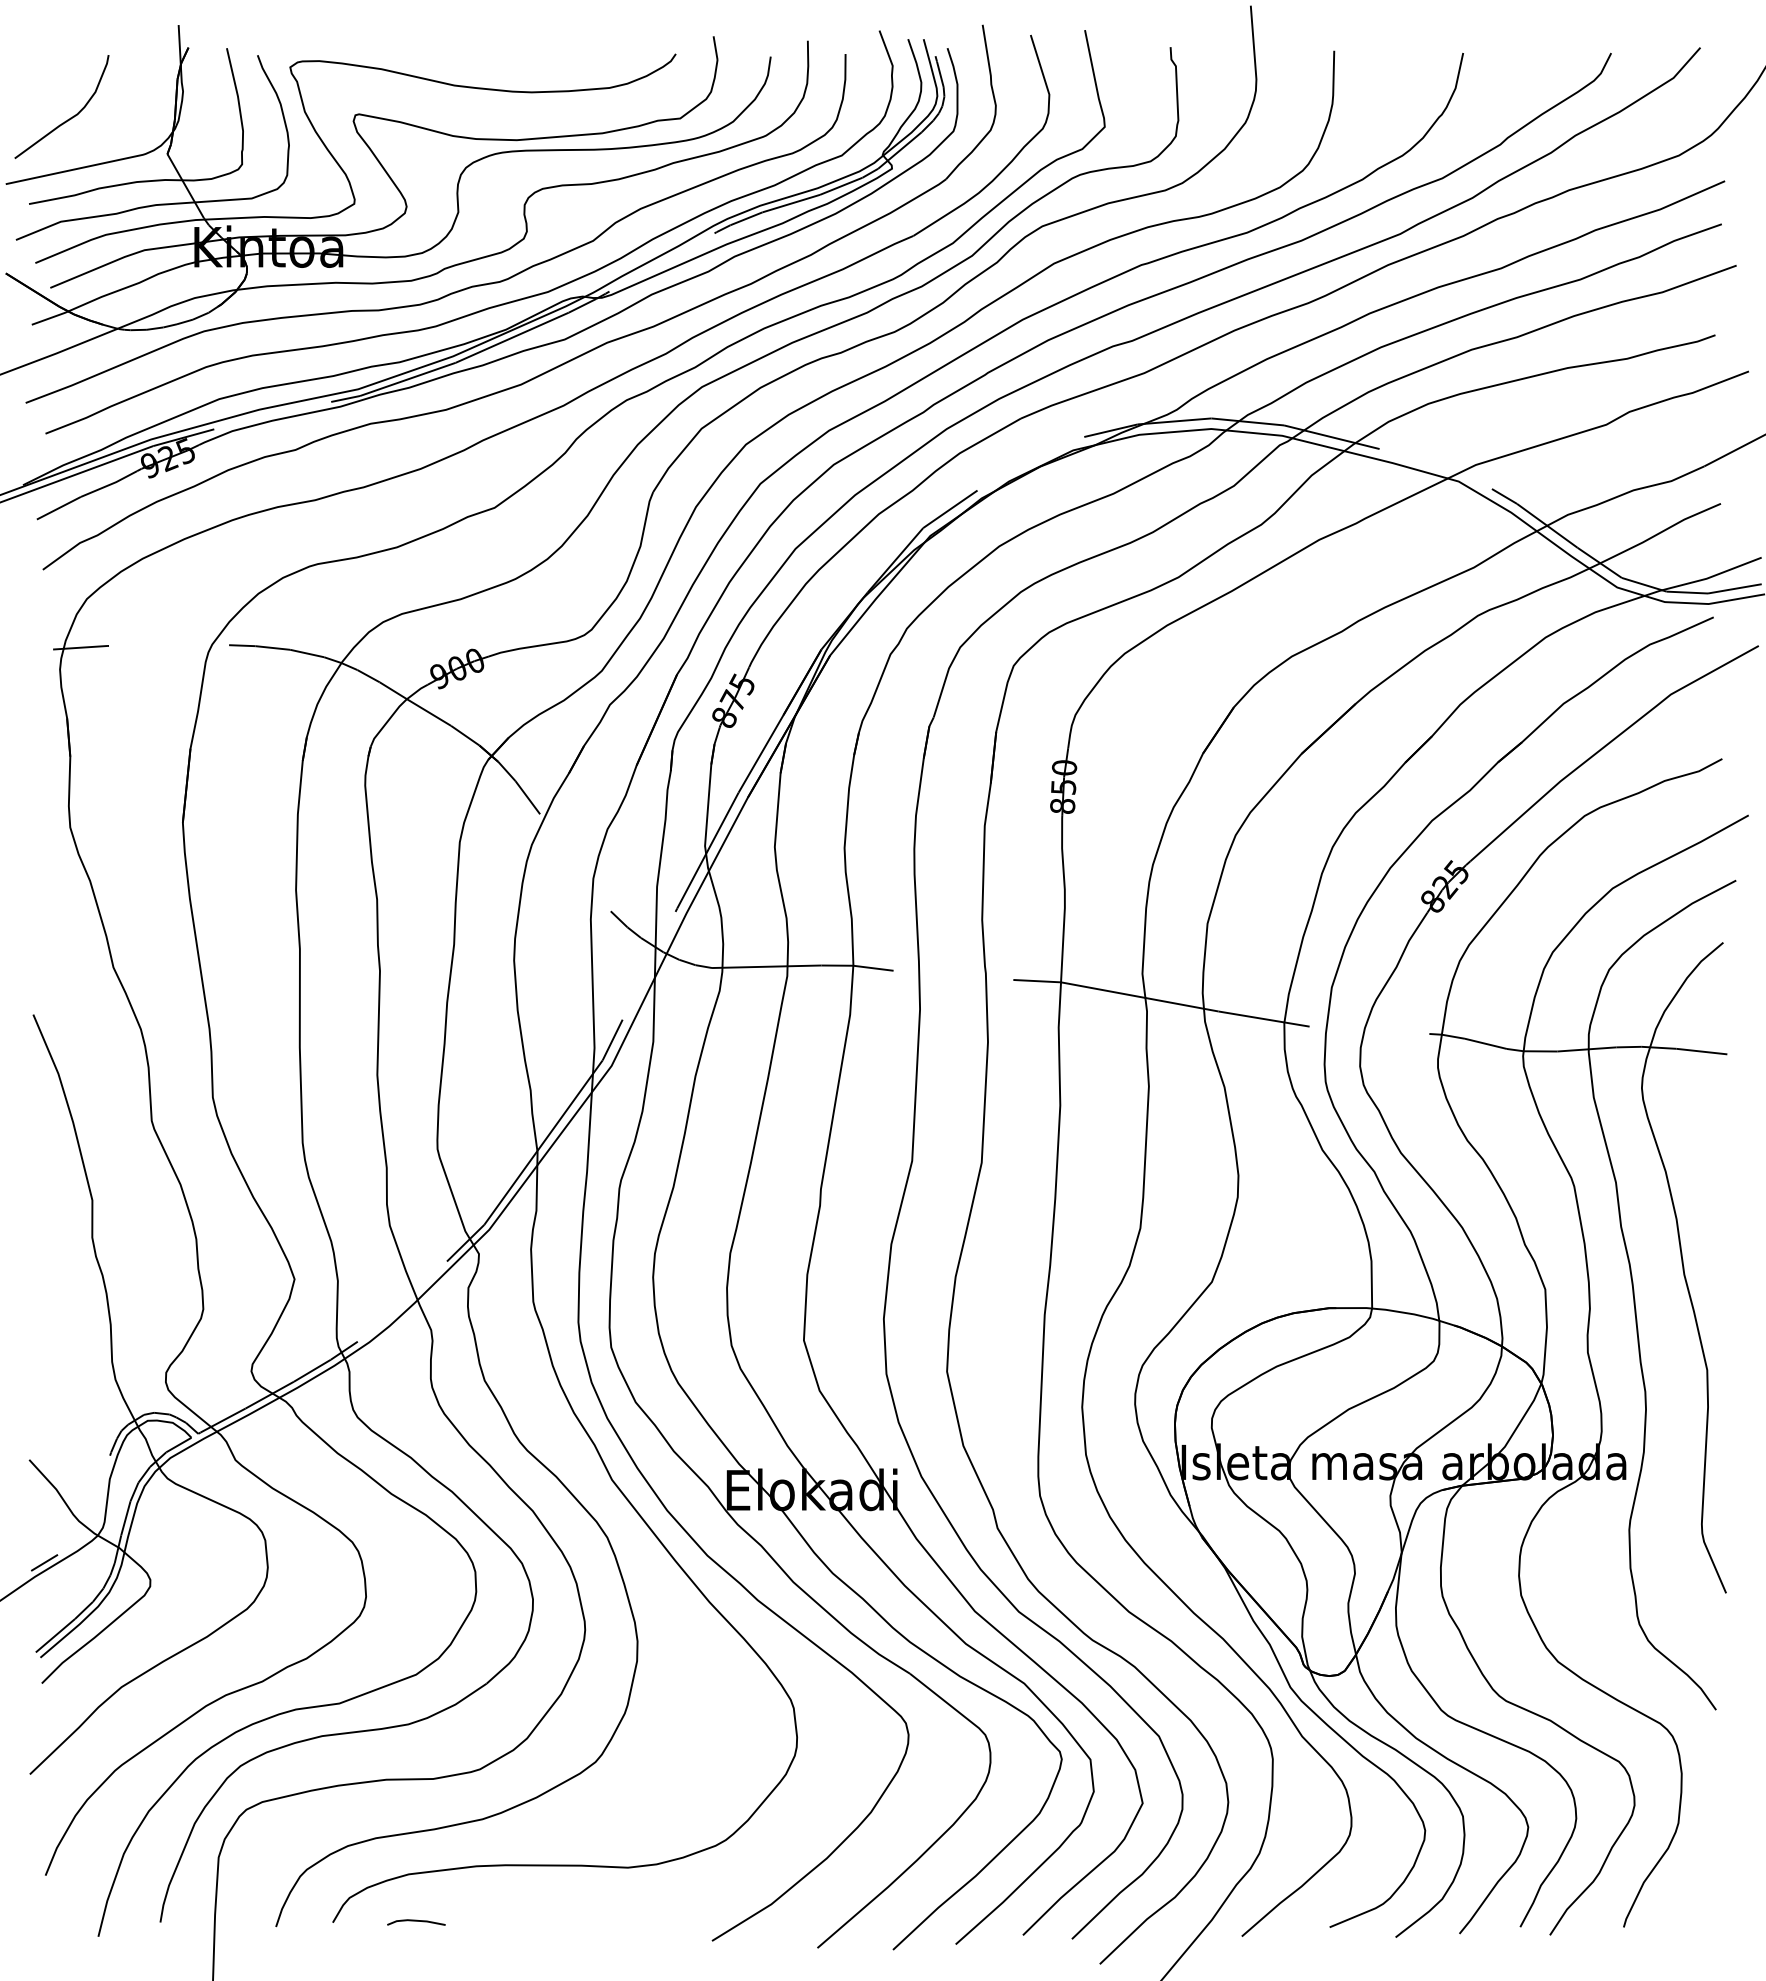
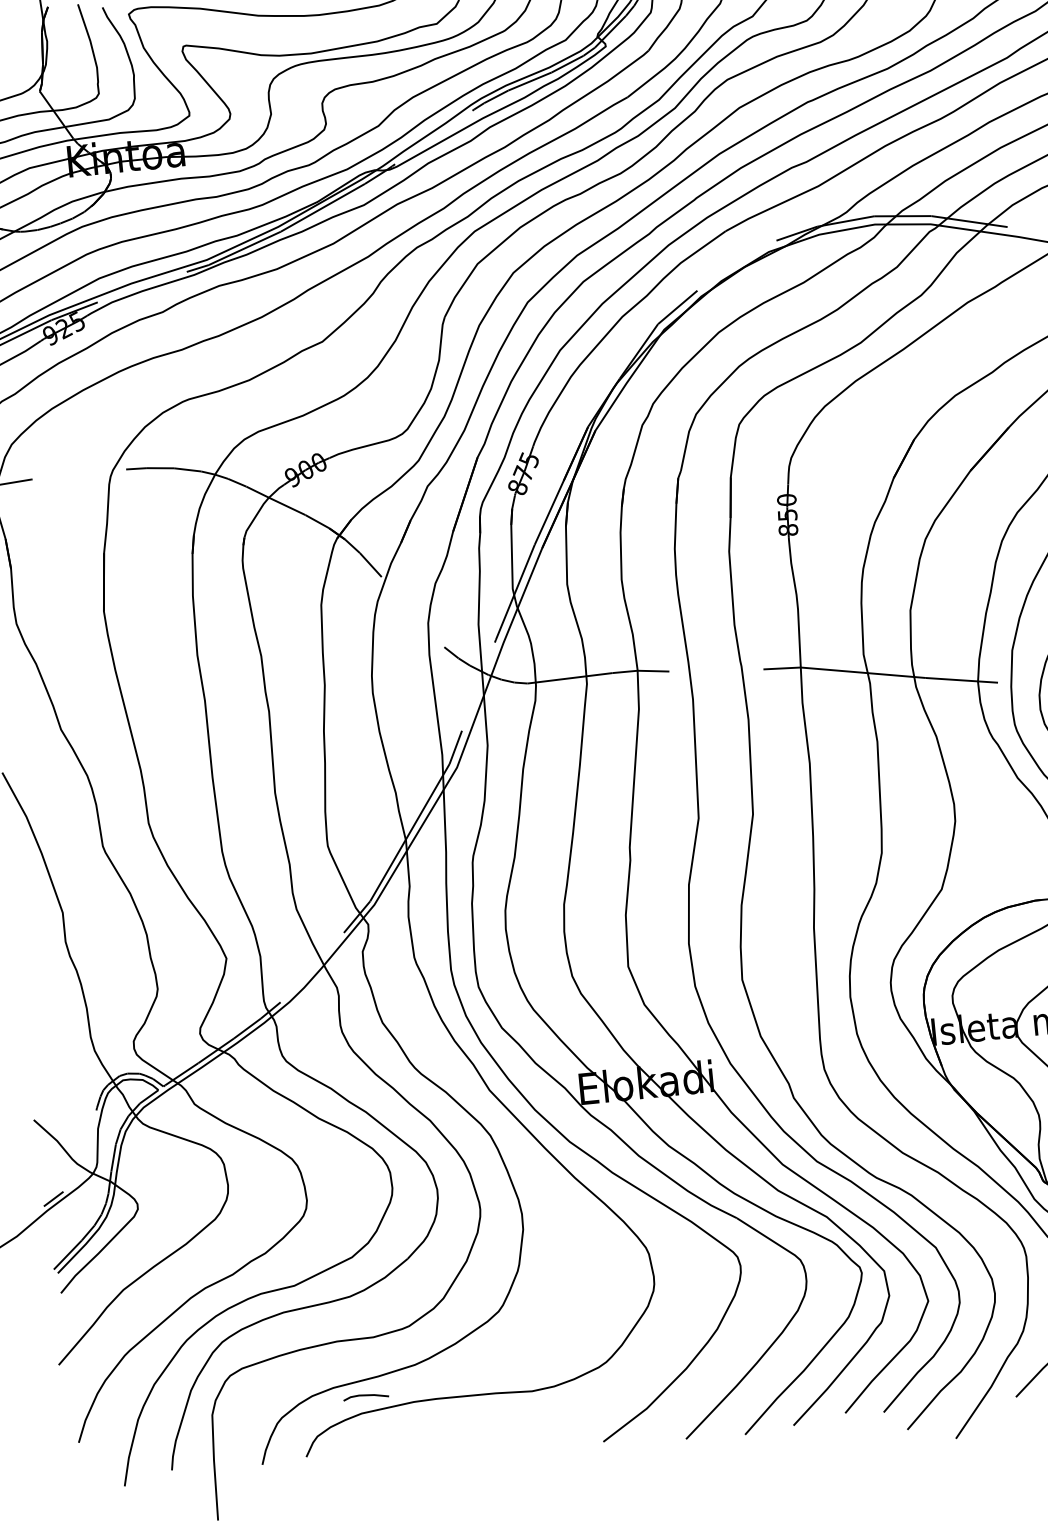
line: (416, 1921) -> (366, 1395), moved

